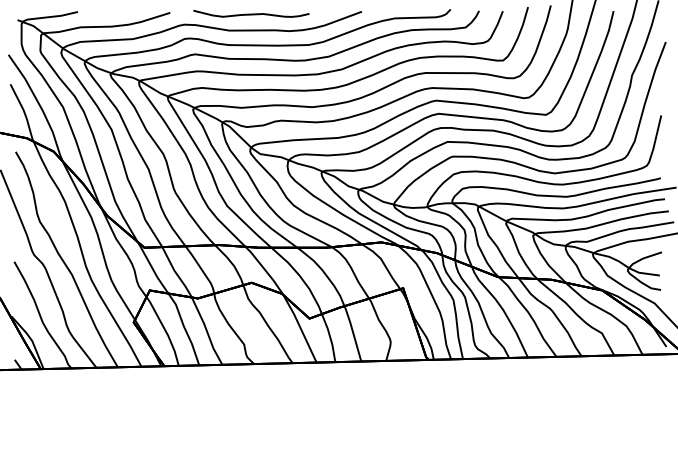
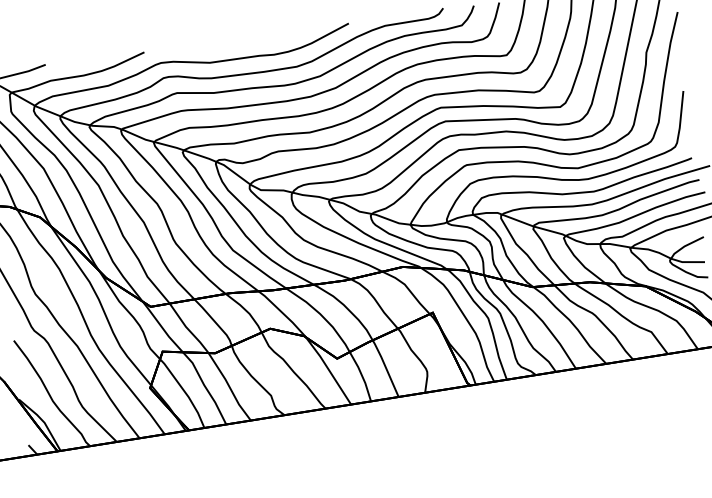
curve: (251, 13) -> (231, 41), removed

